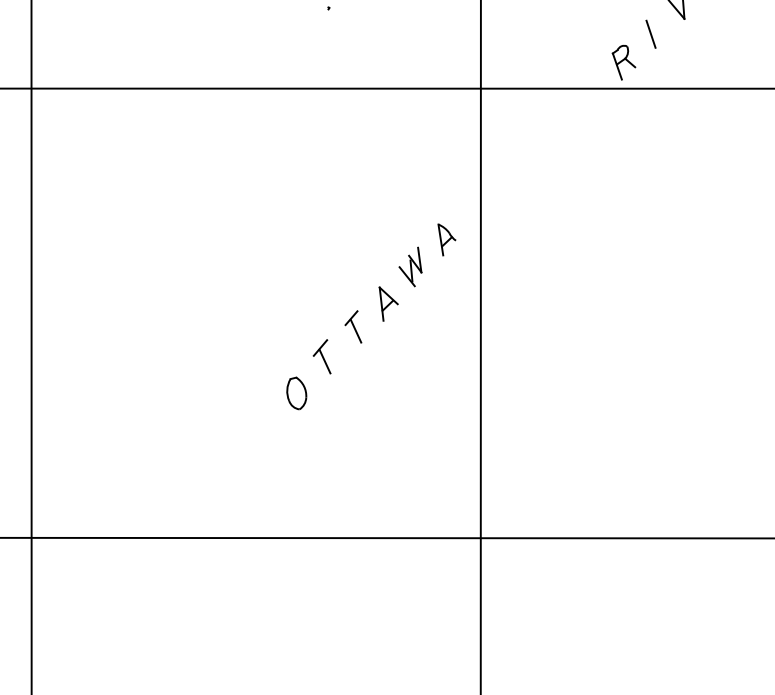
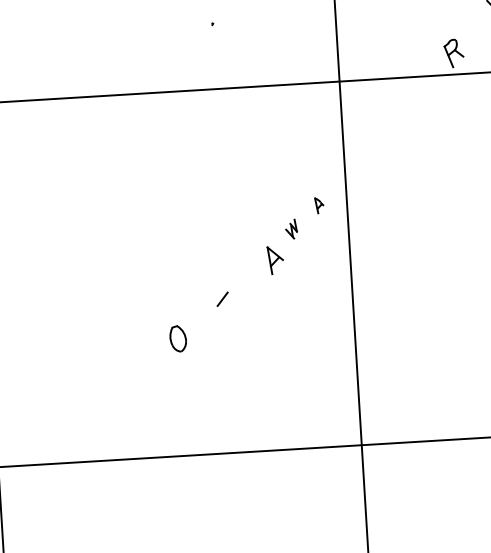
line: (650, 33) -> (474, 28), removed
part: (446, 239) -> (319, 205), size x0.6
part: (410, 266) -> (291, 228), size x0.6
part: (353, 326) -> (248, 280), removed
line: (324, 361) -> (226, 310), removed
part: (296, 393) -> (178, 338), moved

